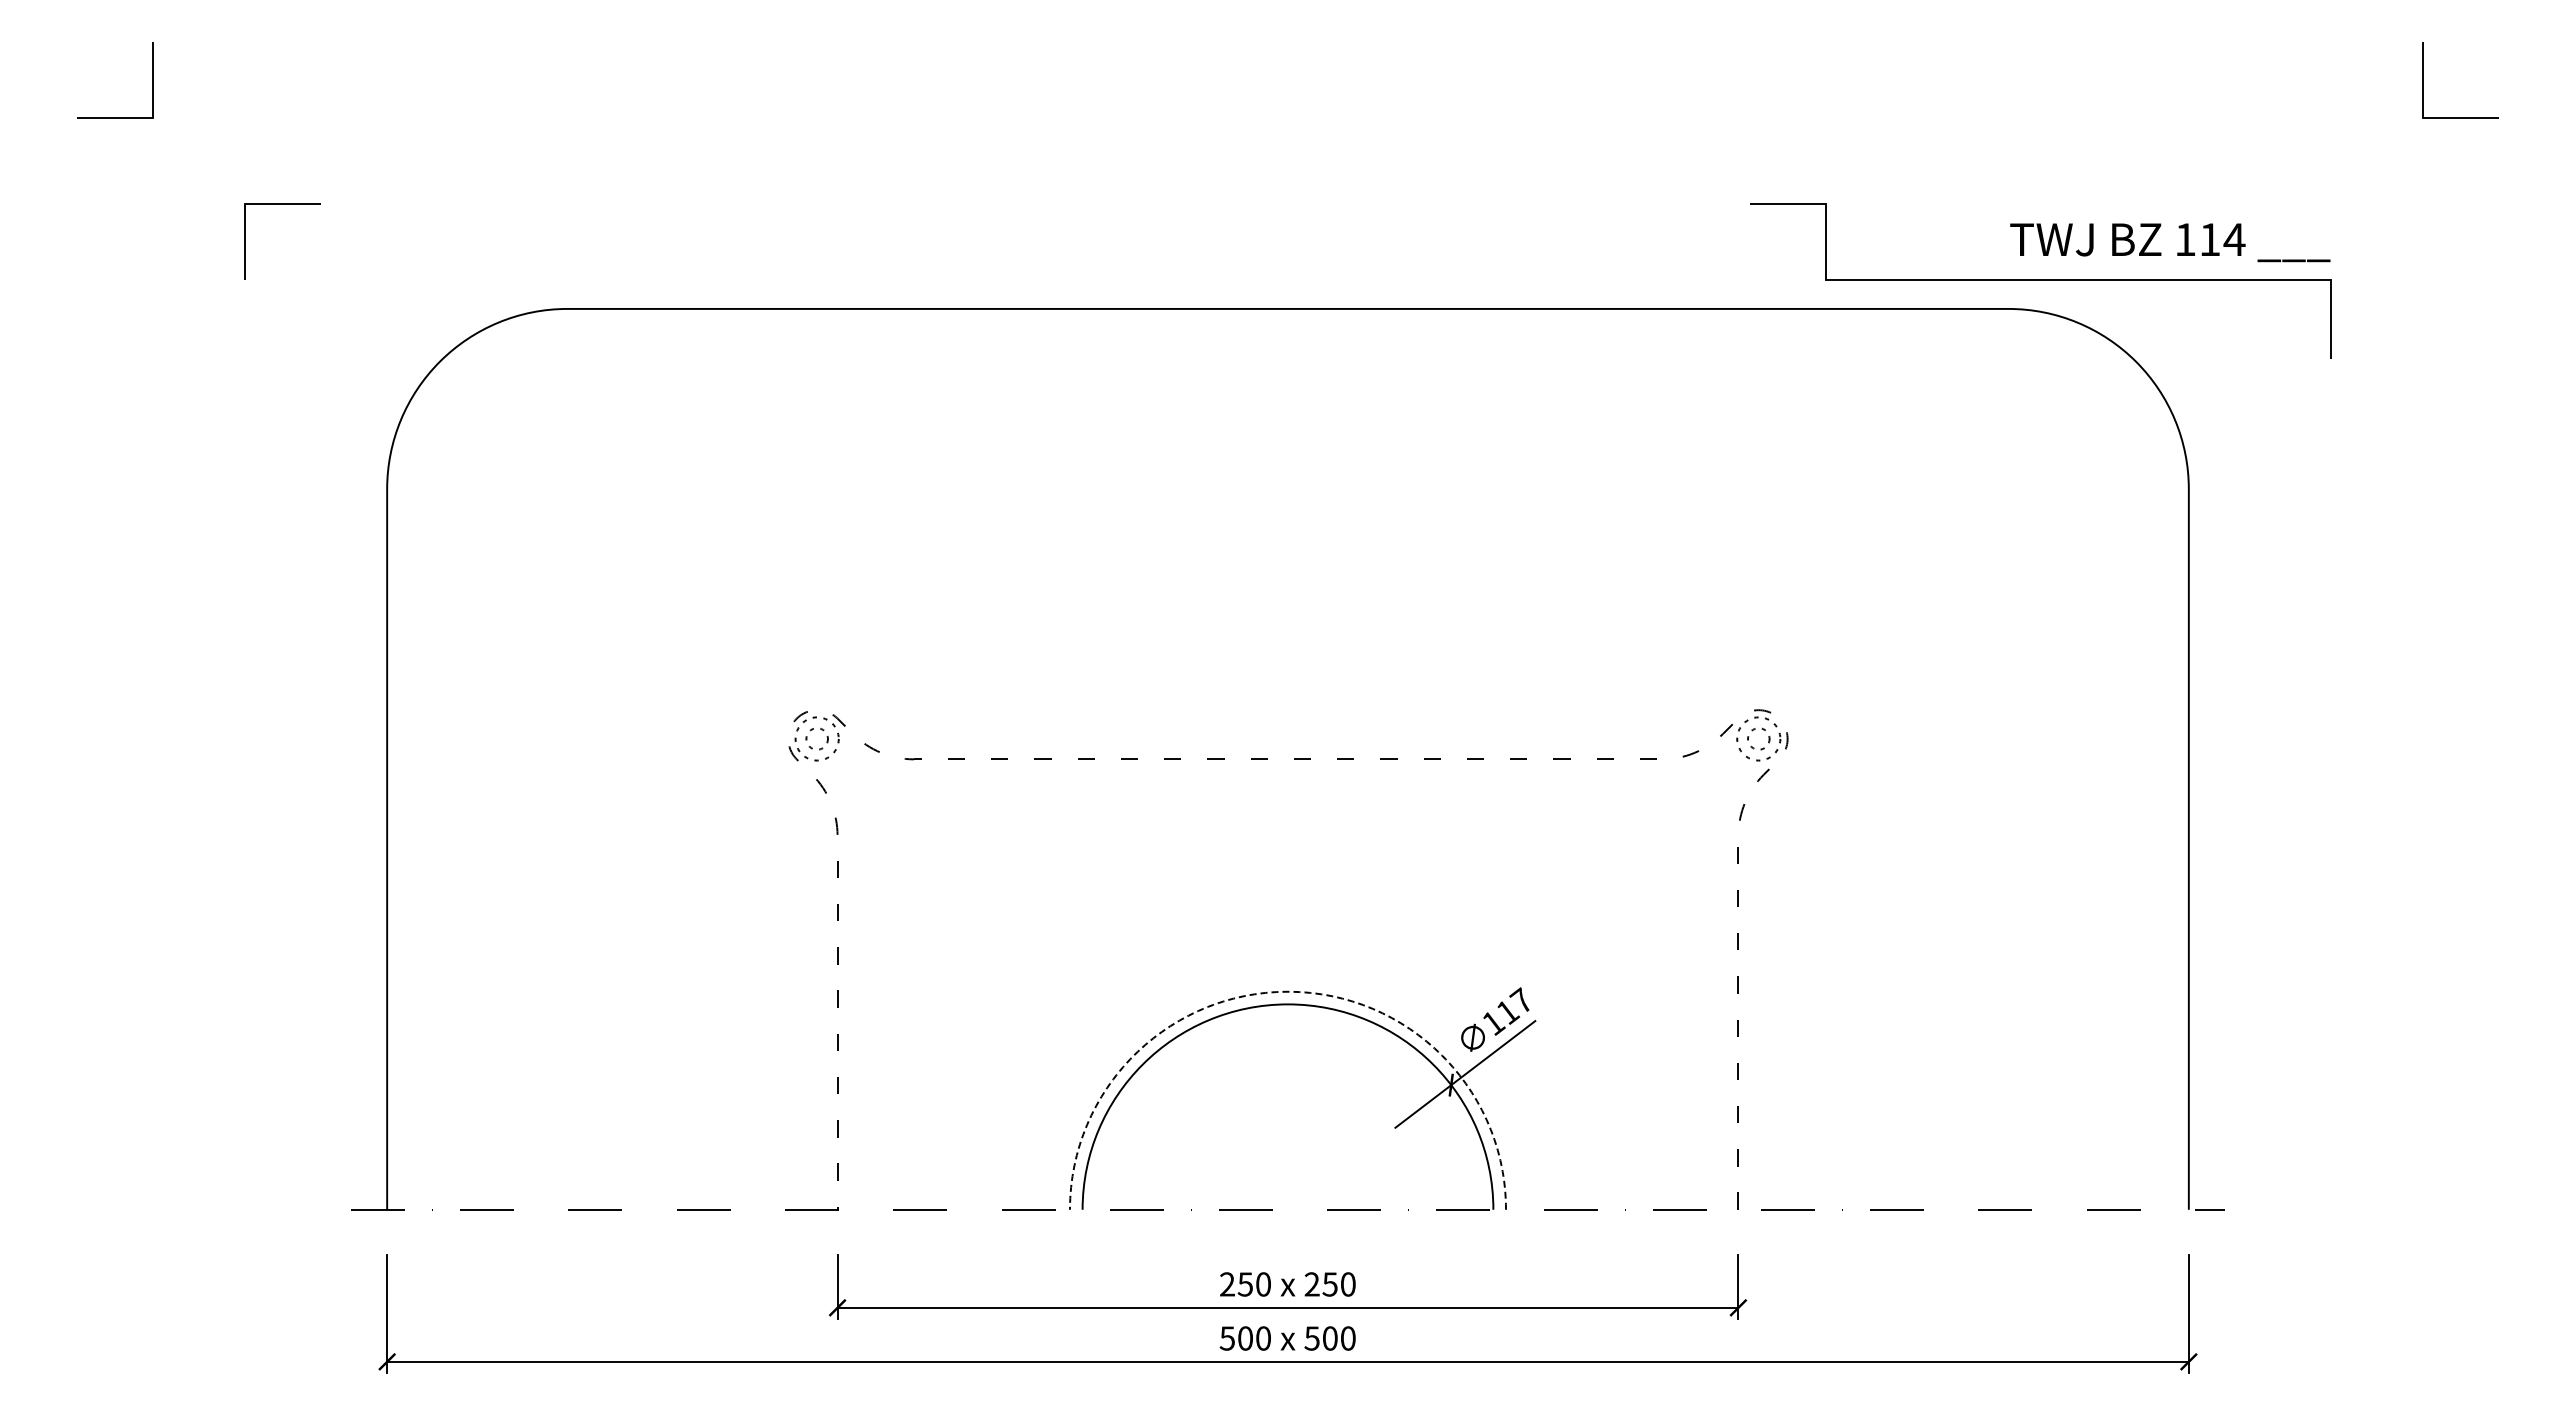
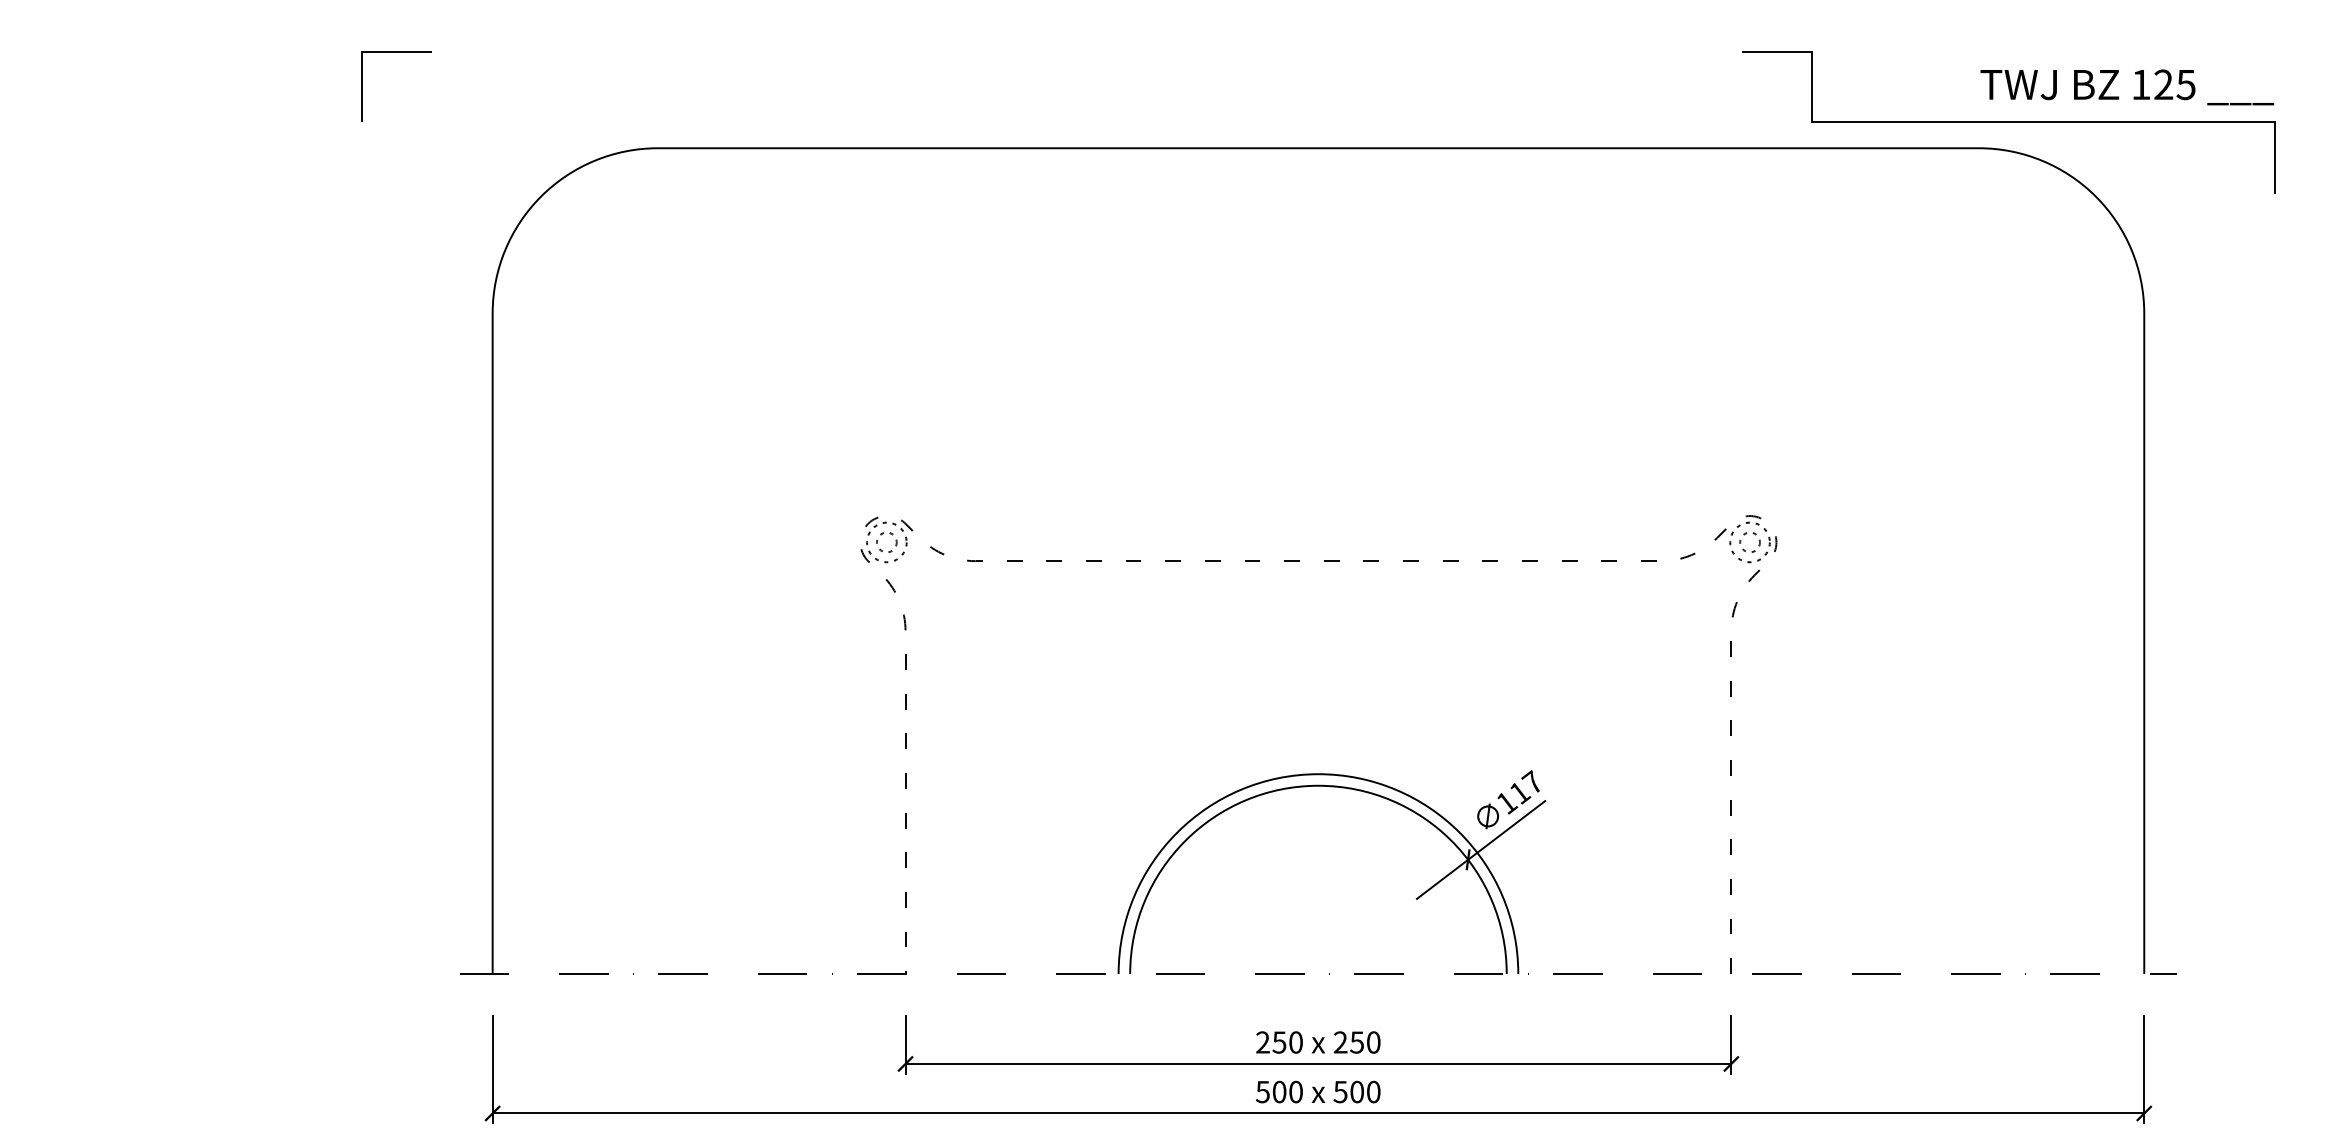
text: (2222, 239) -> (2175, 84), 114 -> 125
arc: (1288, 991) -> (1318, 773), dashed -> solid

